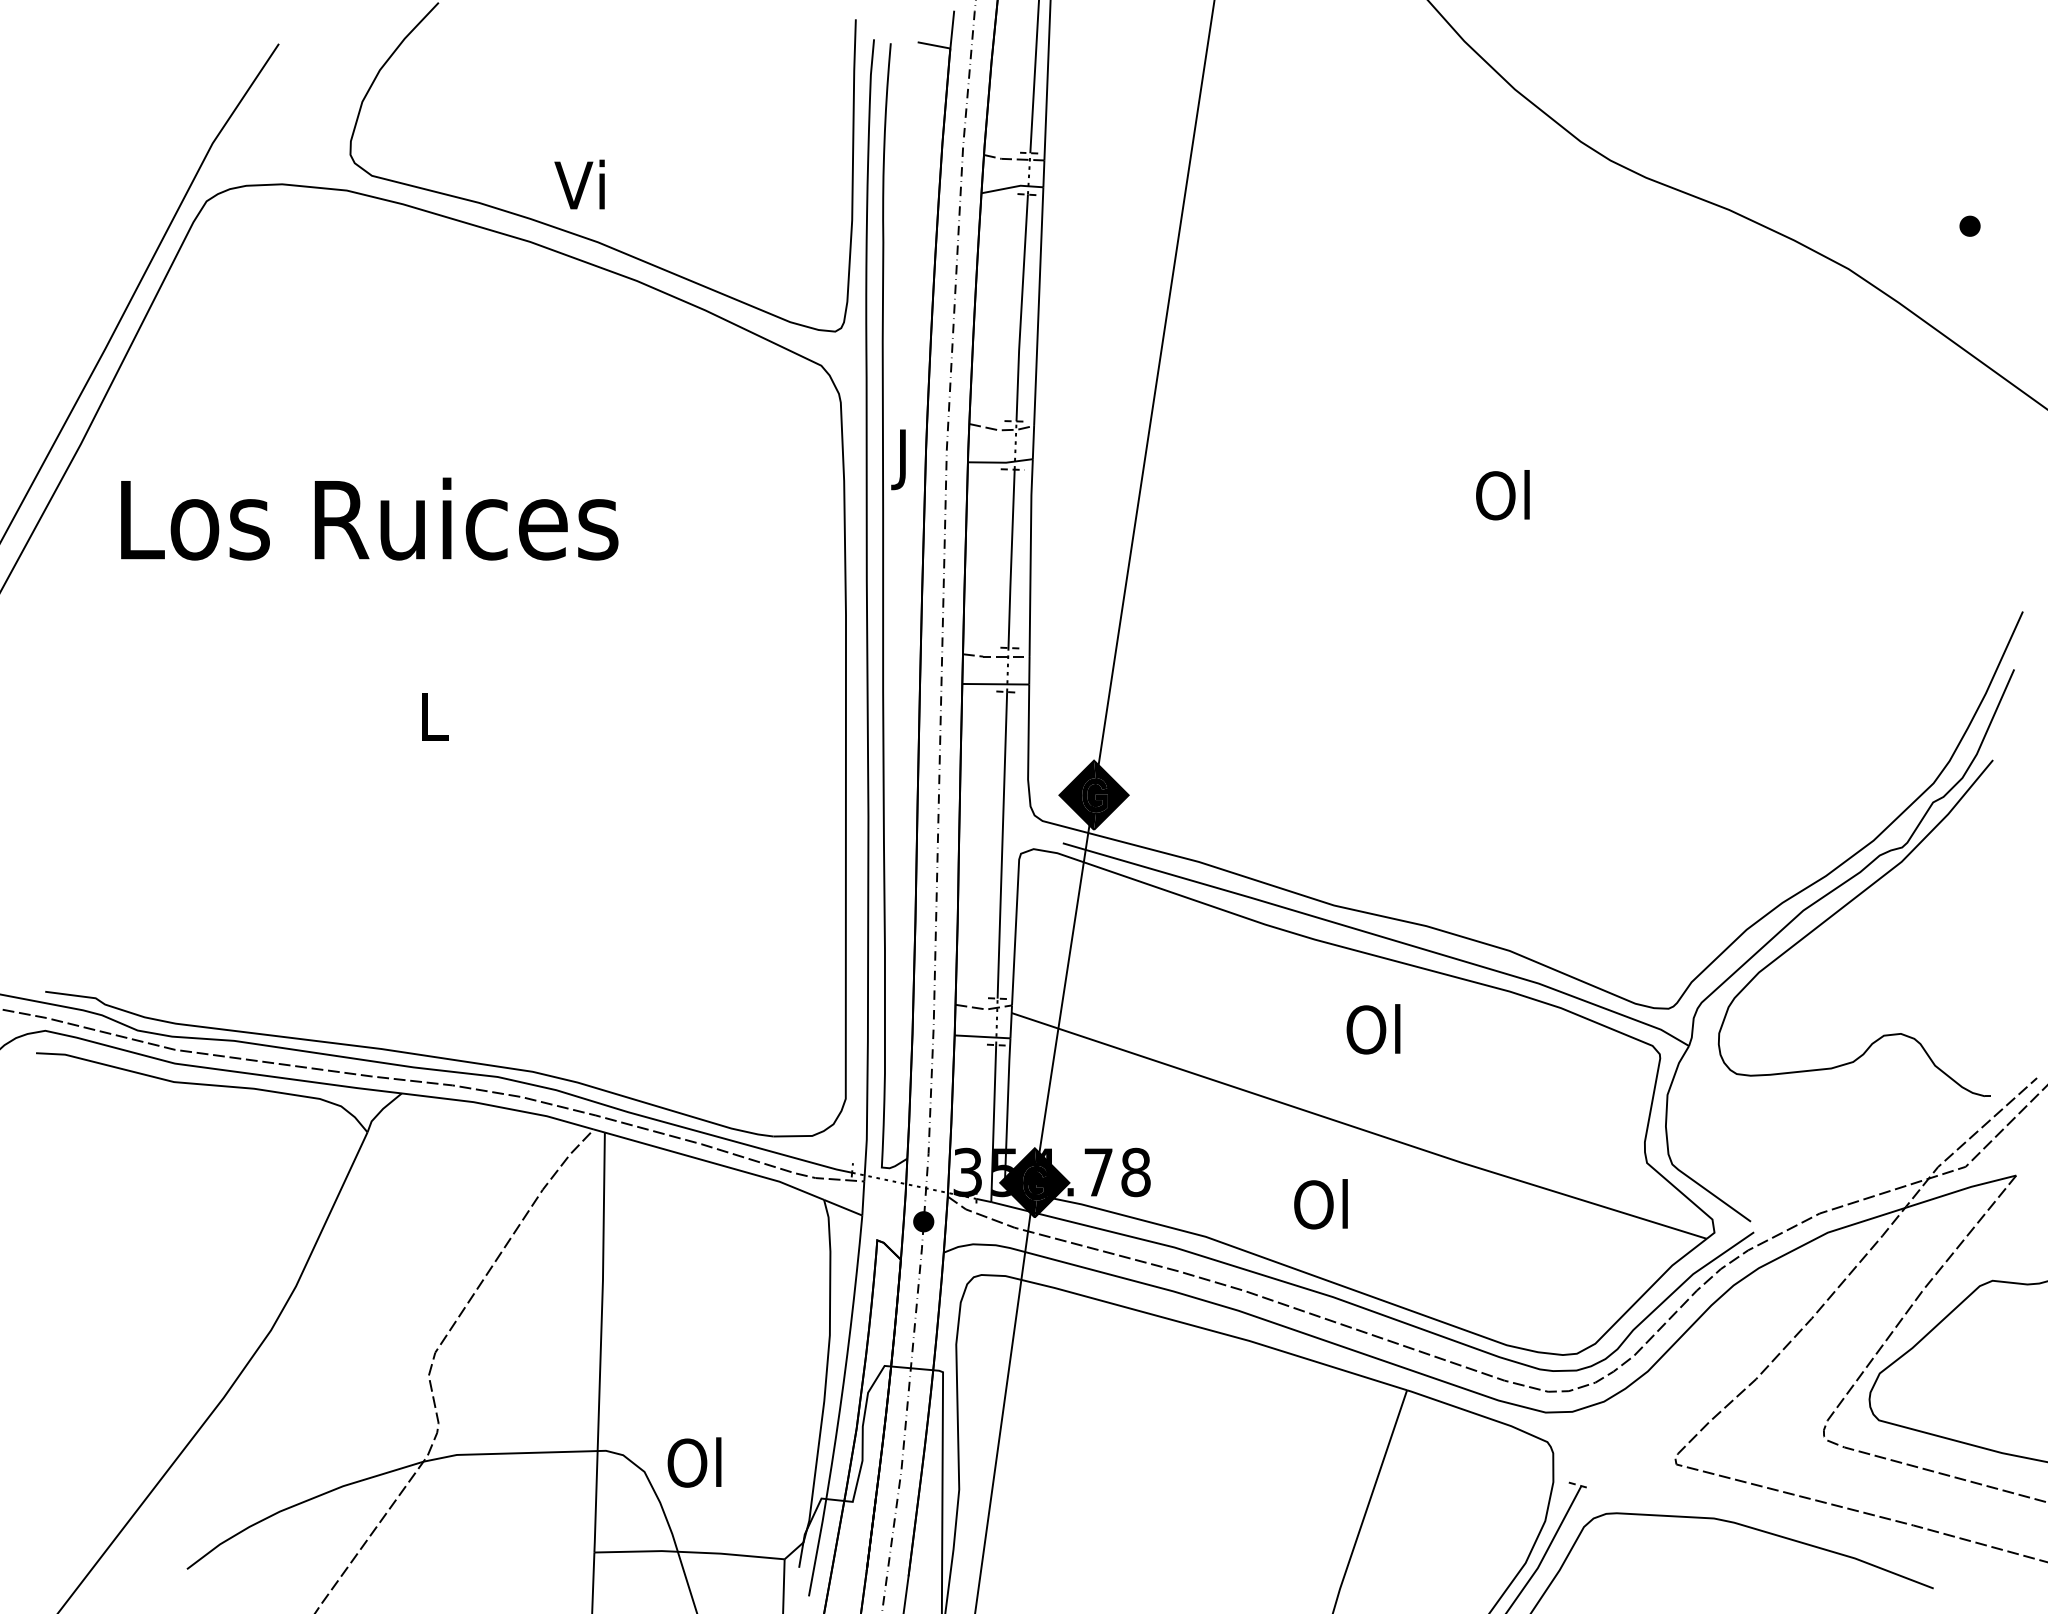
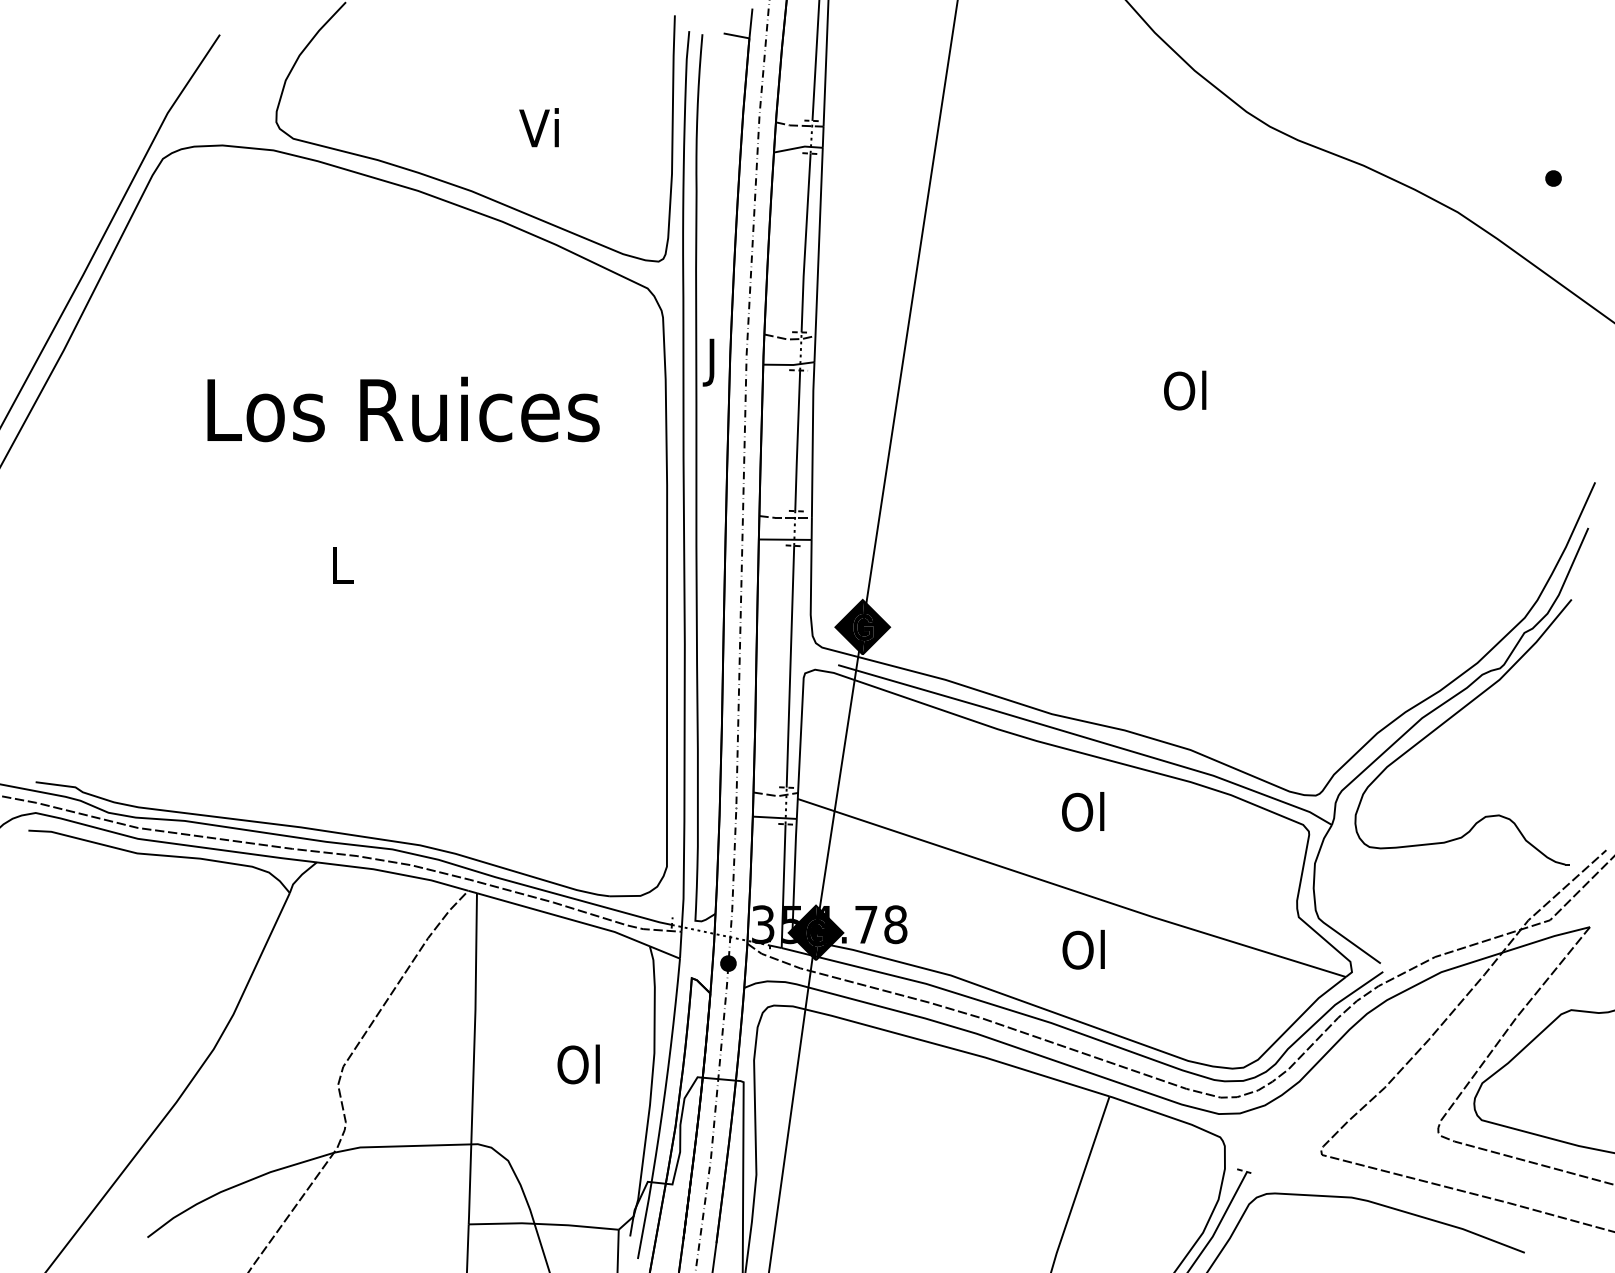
text: (578, 184) -> (538, 127), moved
text: (369, 519) -> (403, 409), moved
text: (1320, 1203) -> (1083, 949), moved
text: (694, 1462) -> (578, 1064), moved

